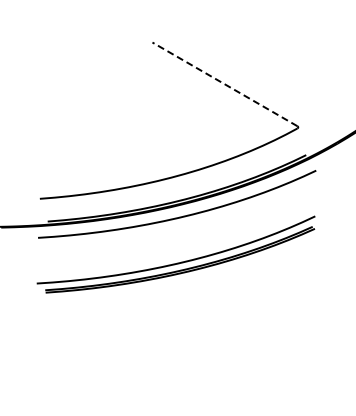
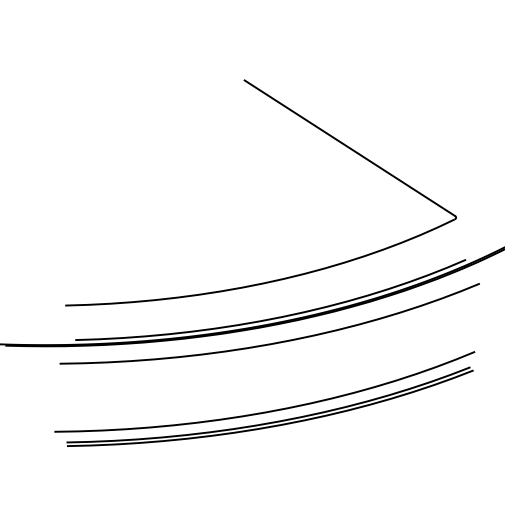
line: (224, 84) -> (349, 148), dashed -> solid

